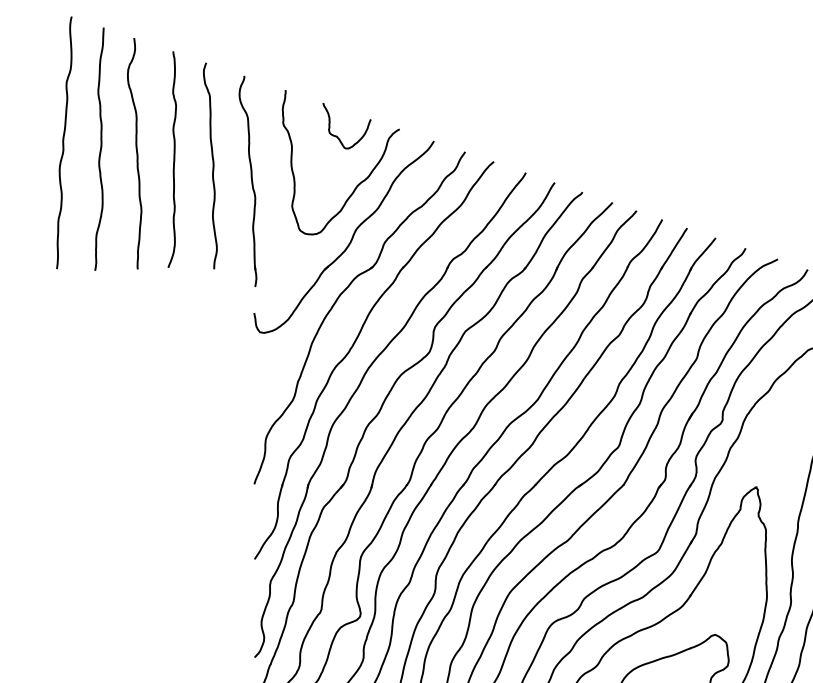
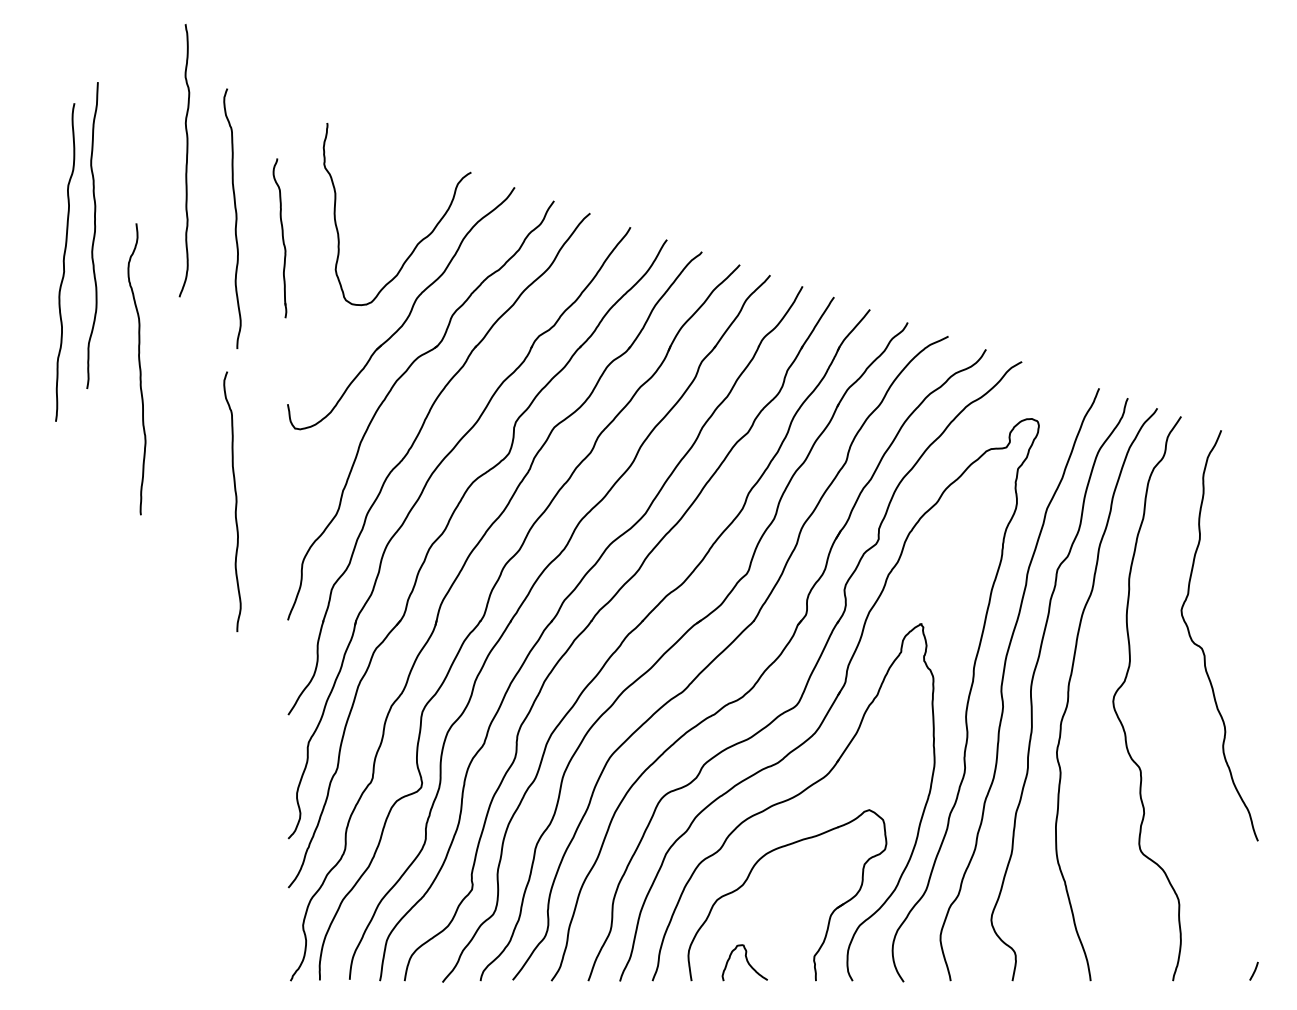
curve: (338, 136) -> (393, 181), removed
curve: (63, 142) -> (64, 262), moved
curve: (100, 149) -> (93, 235), moved
curve: (136, 153) -> (139, 369), moved
curve: (173, 159) -> (186, 160), moved
part: (247, 181) -> (279, 238), size x0.6
curve: (212, 390) -> (235, 501), added

